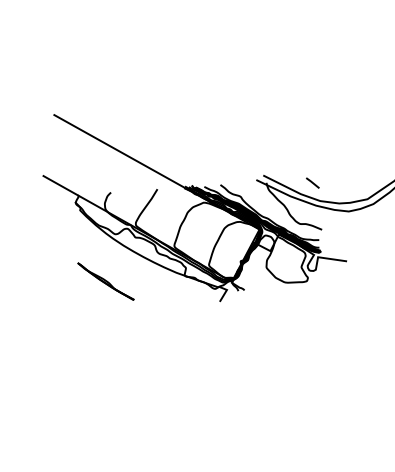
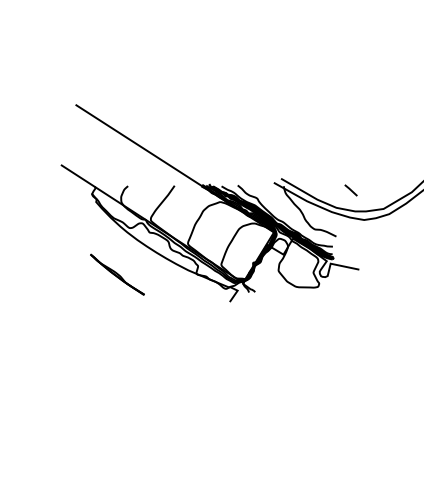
line: (312, 183) -> (350, 190), moved

